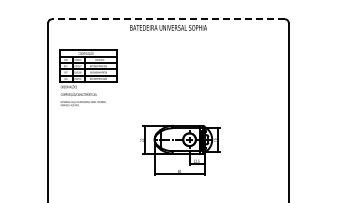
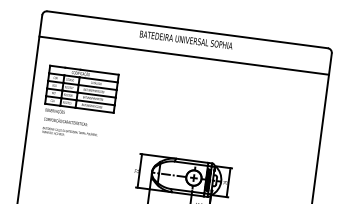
line: (168, 19) -> (187, 30), dashed -> solid
line: (168, 40) -> (184, 55), added
part: (88, 77) -> (80, 102), moved

